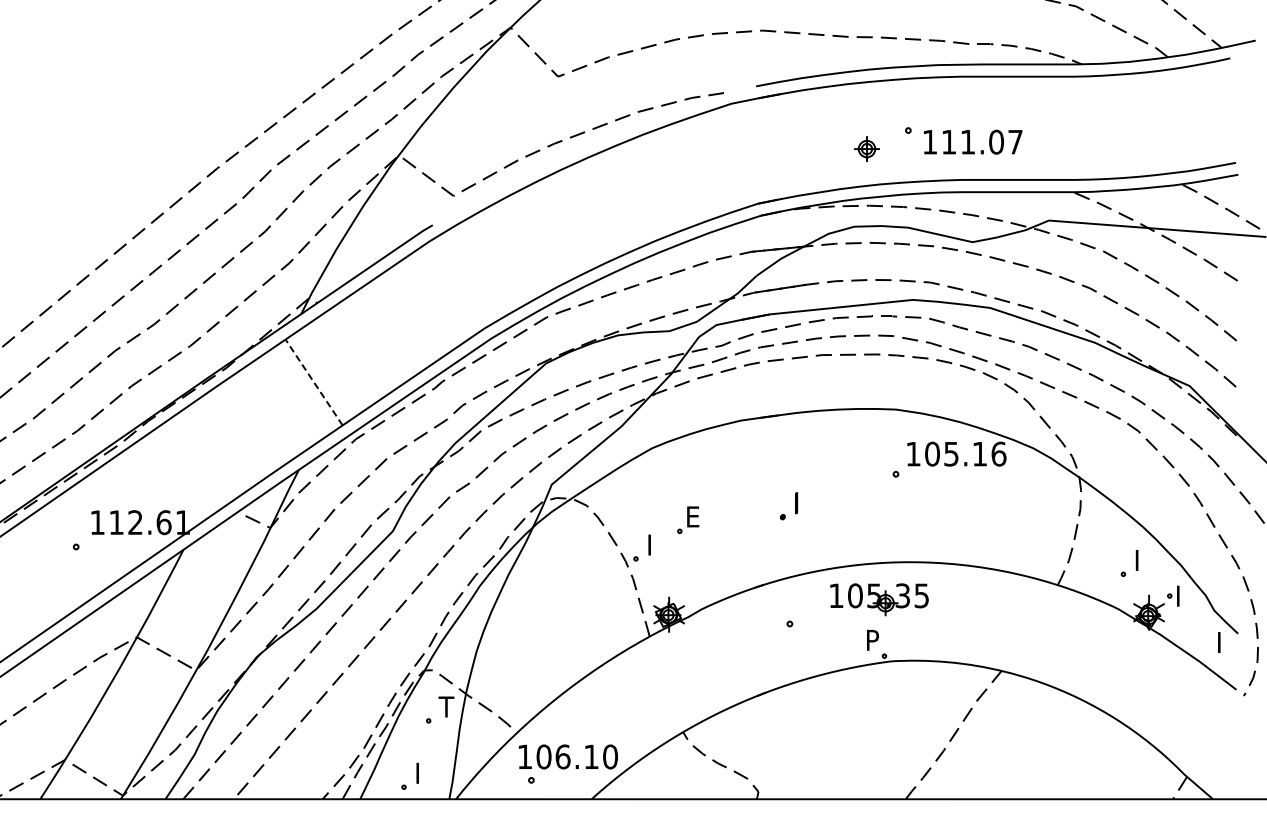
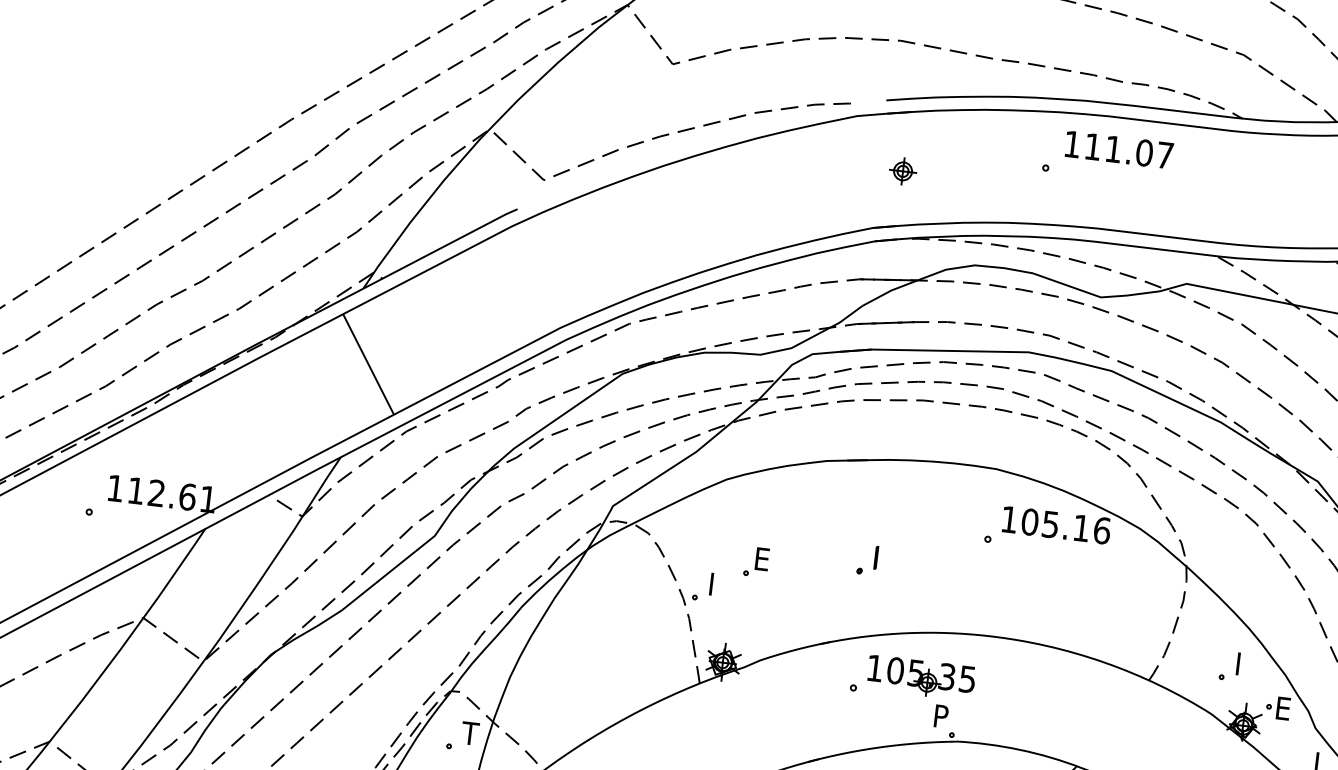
text: (973, 141) -> (1119, 149), moved
part: (866, 148) -> (902, 170), moved
line: (314, 382) -> (368, 364), dashed -> solid
text: (1184, 595) -> (1285, 708), I -> E
part: (879, 599) -> (921, 677), moved

